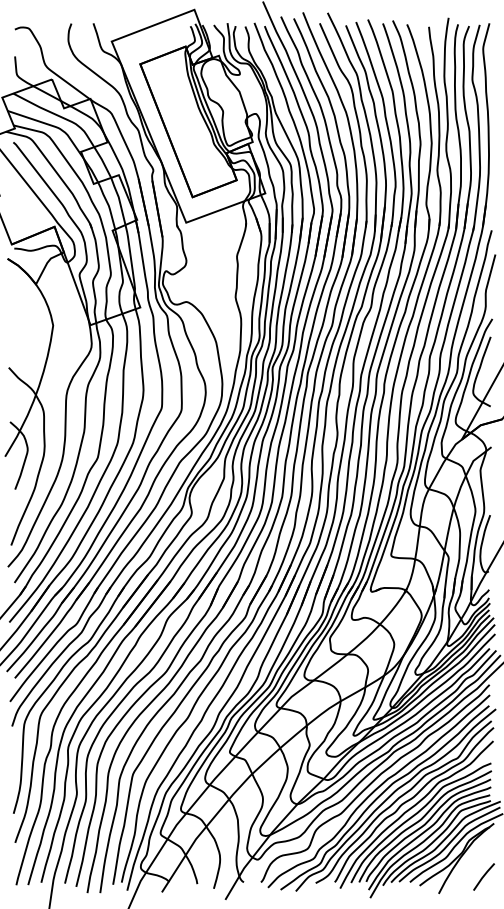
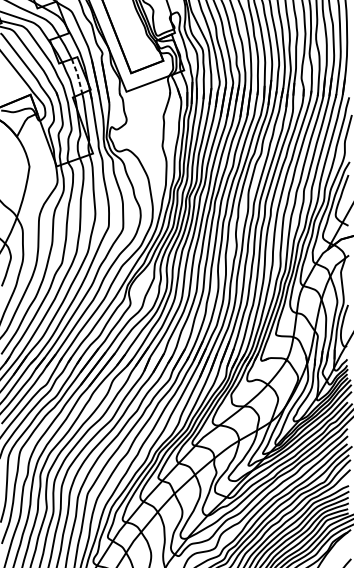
line: (119, 200) -> (77, 75), solid -> dashed

